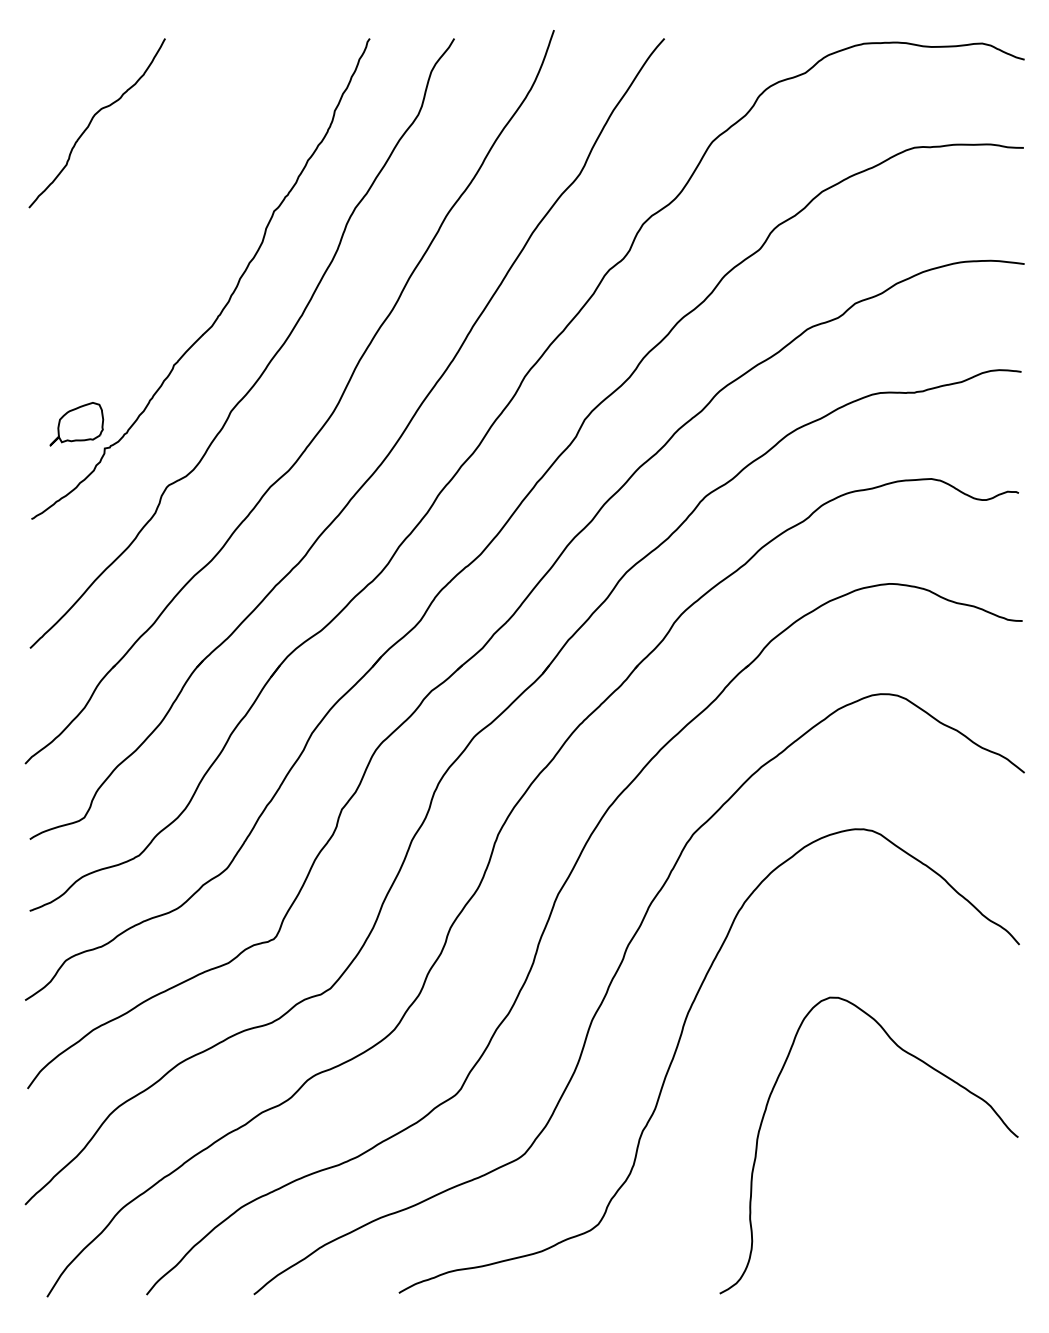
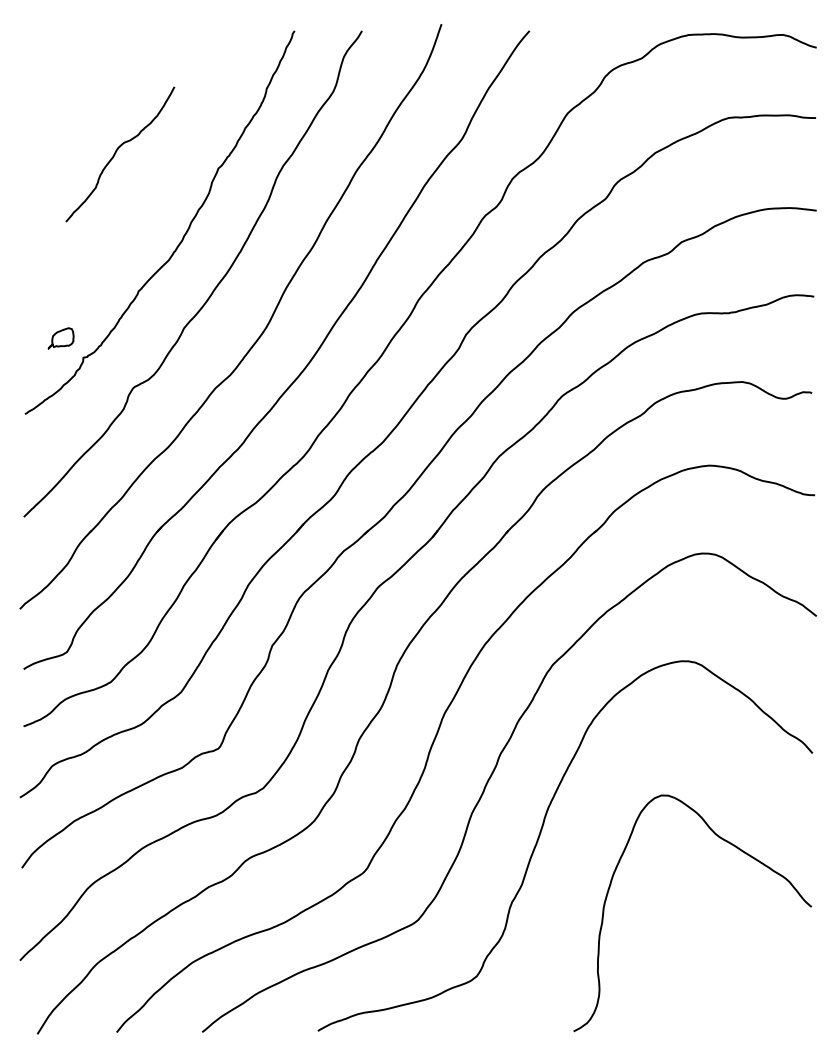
curve: (92, 122) -> (116, 153), moved
part: (76, 424) -> (60, 338), size x0.6

